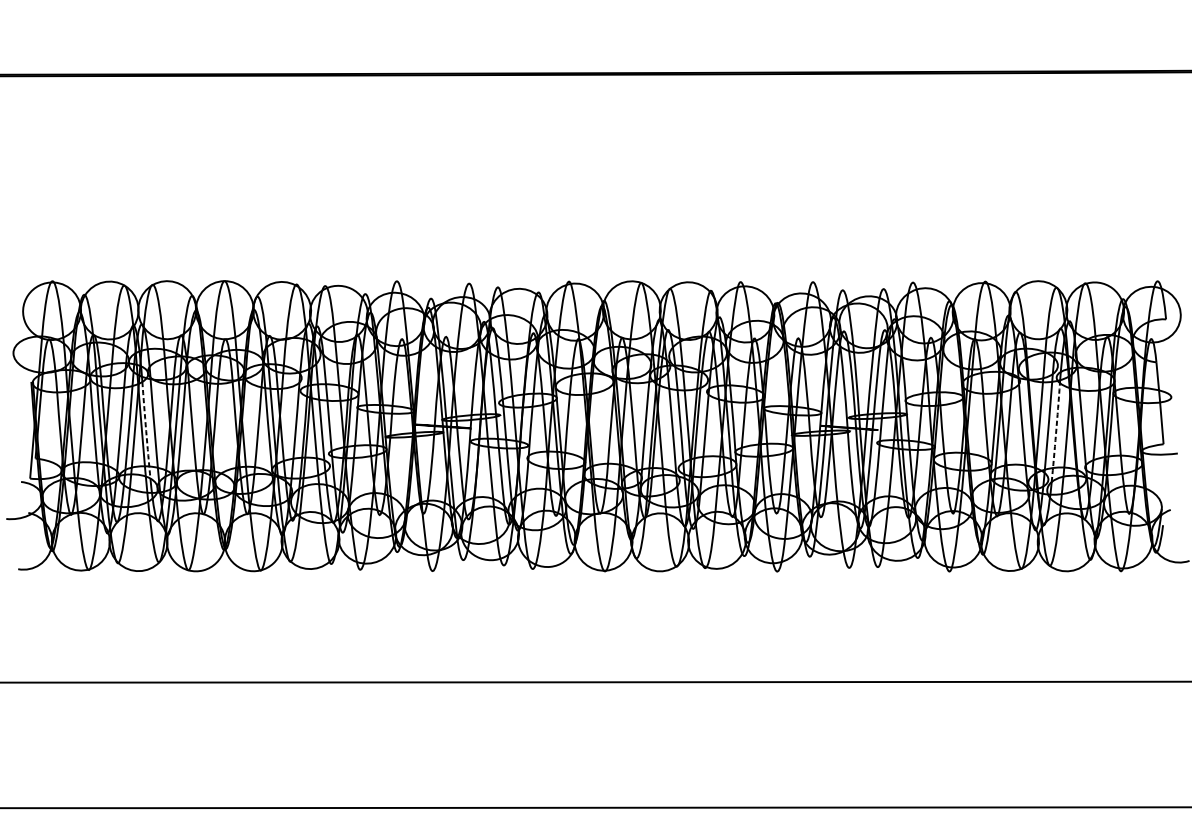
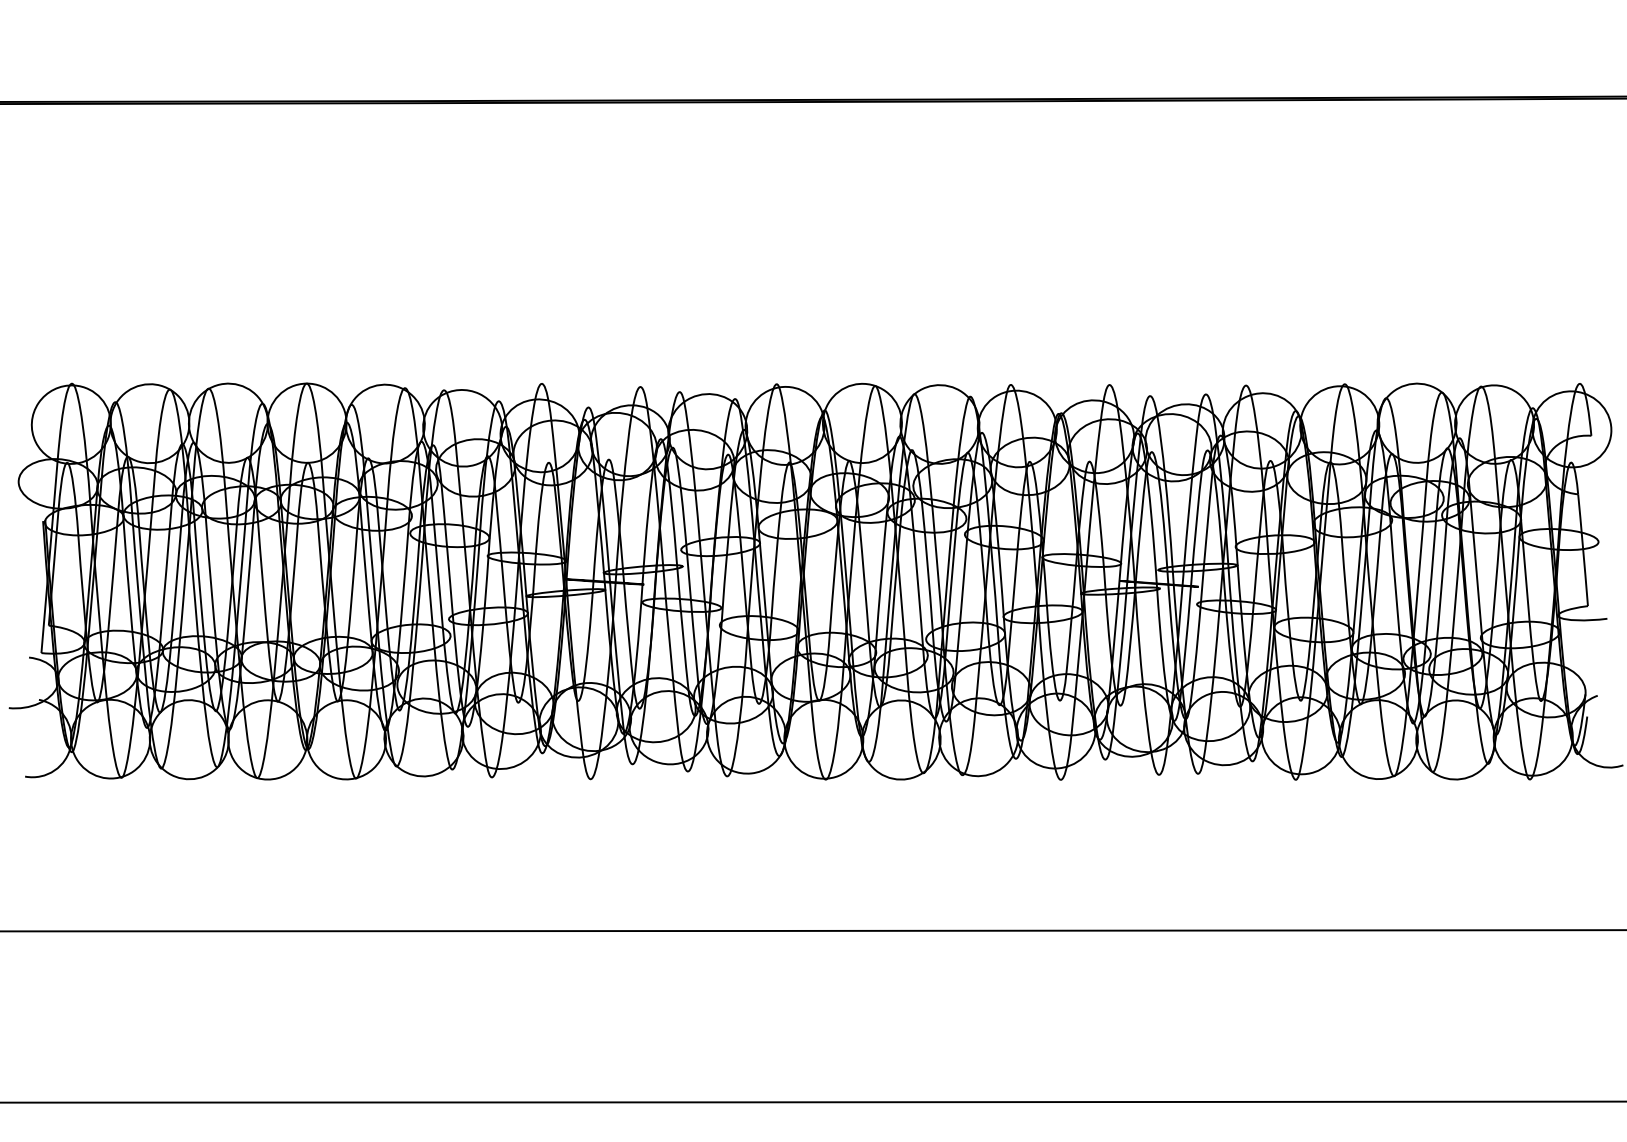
arc: (145, 431) -> (199, 588), dashed -> solid
arc: (1056, 432) -> (1441, 590), dashed -> solid

